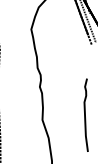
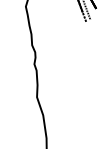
curve: (85, 114) -> (80, 91), removed

